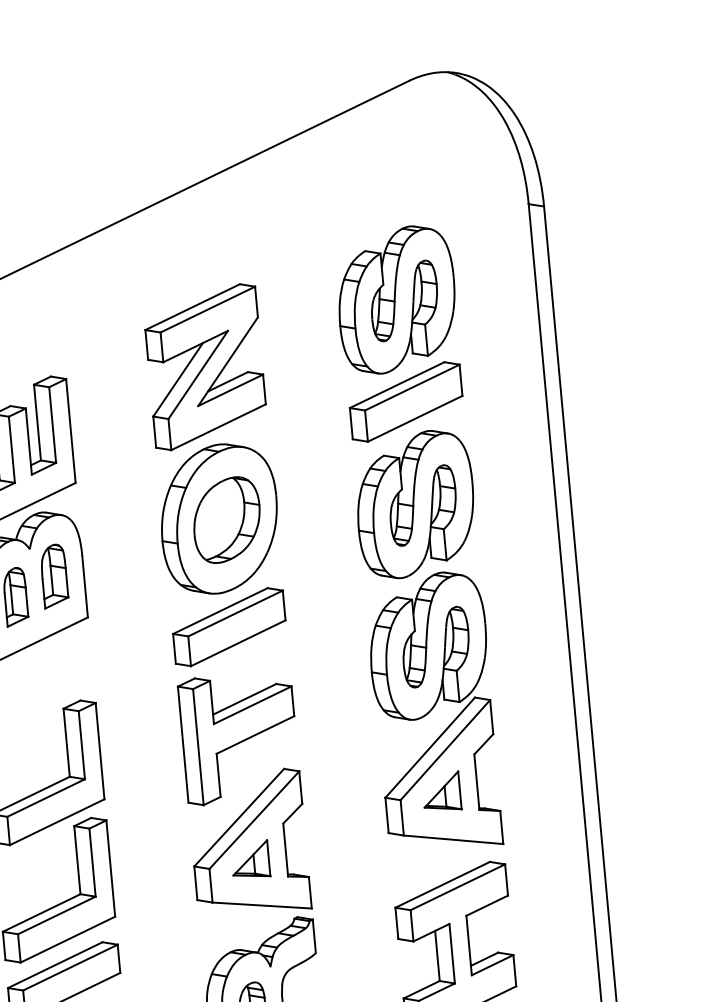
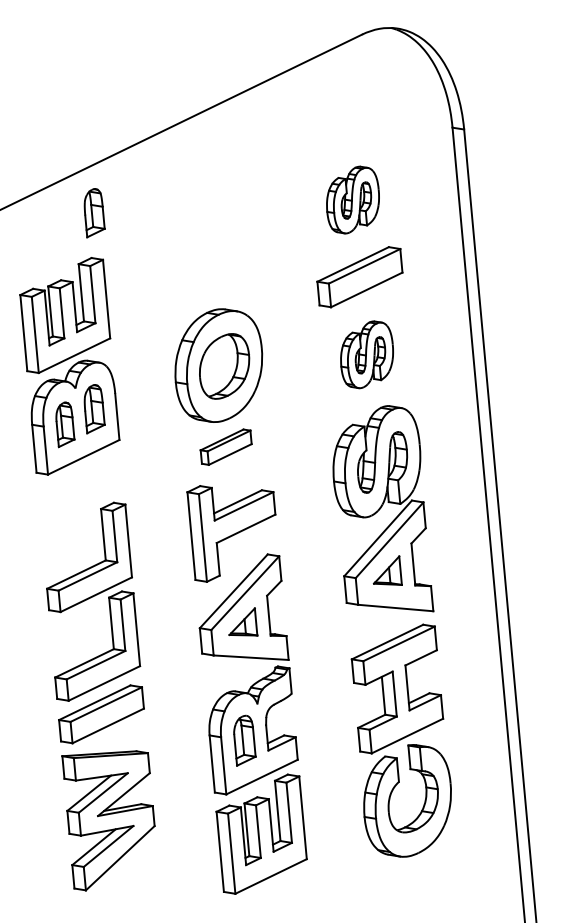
part: (396, 299) -> (352, 199), size x0.6
part: (54, 317) -> (94, 213), added
part: (204, 366) -> (207, 250), removed
part: (414, 504) -> (366, 354), size x0.6
part: (228, 626) -> (225, 446), size x0.6

